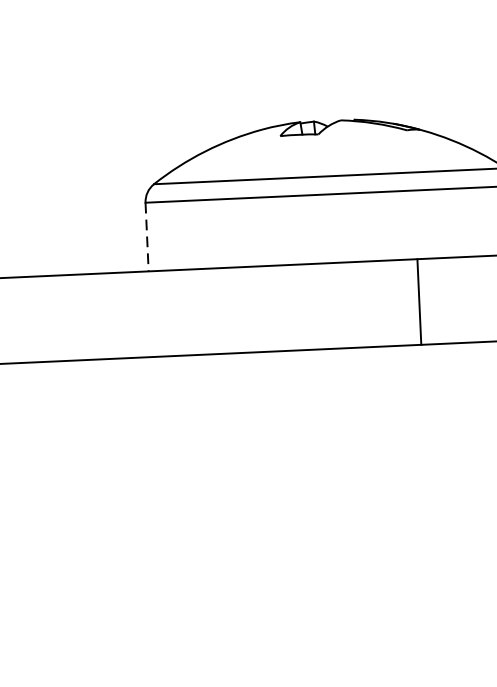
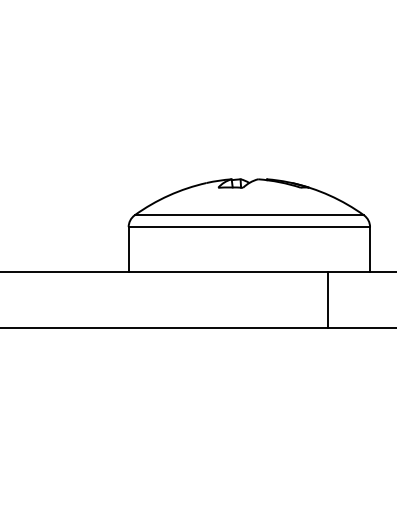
line: (146, 237) -> (128, 249), dashed -> solid
line: (418, 301) -> (327, 299), moved

